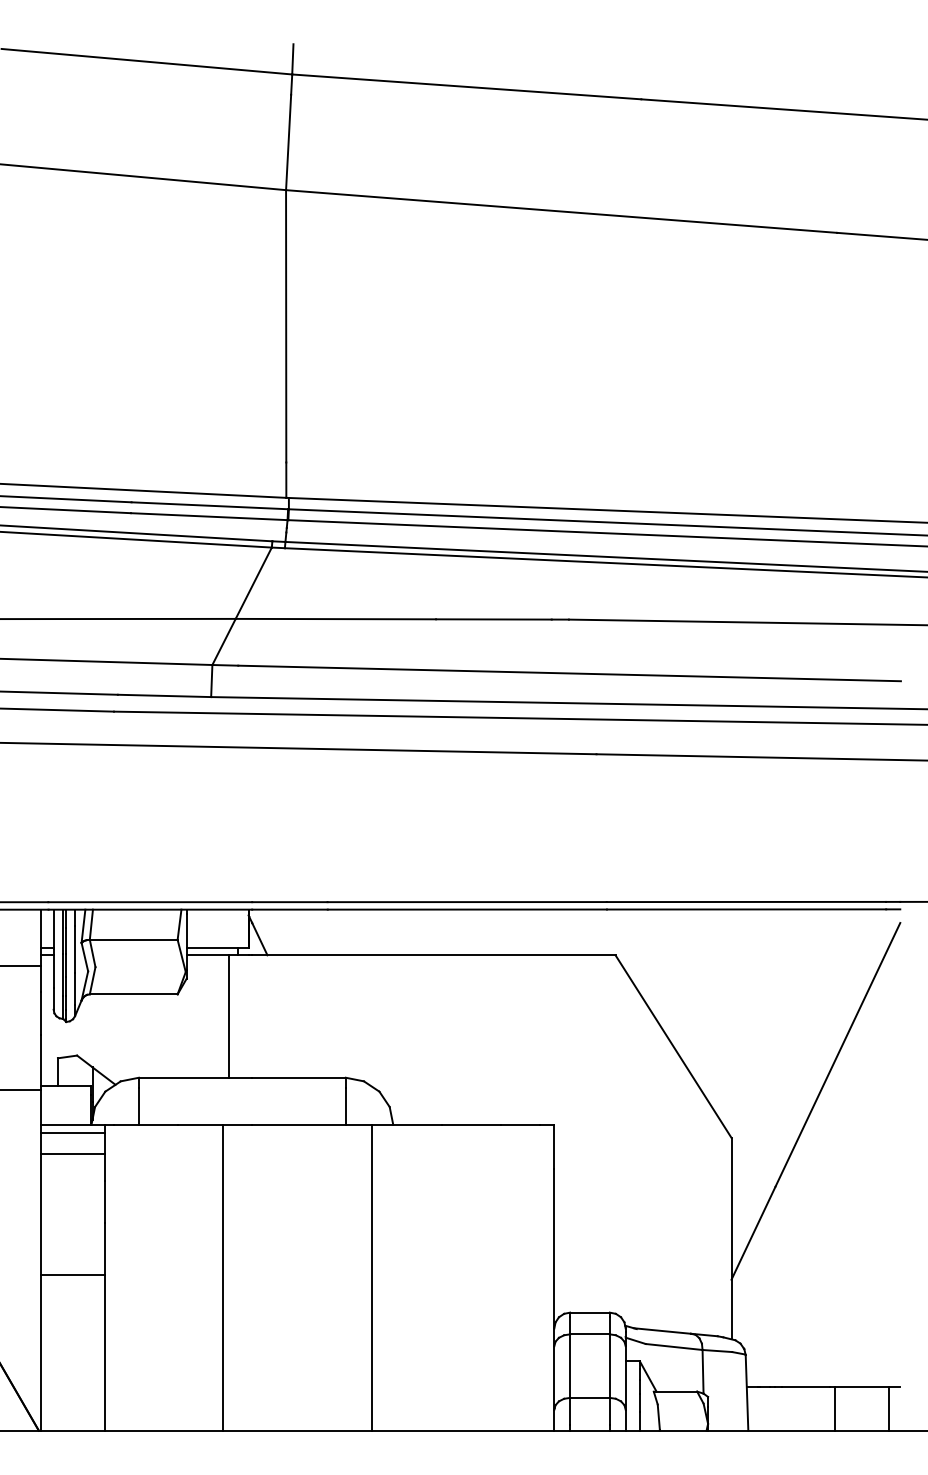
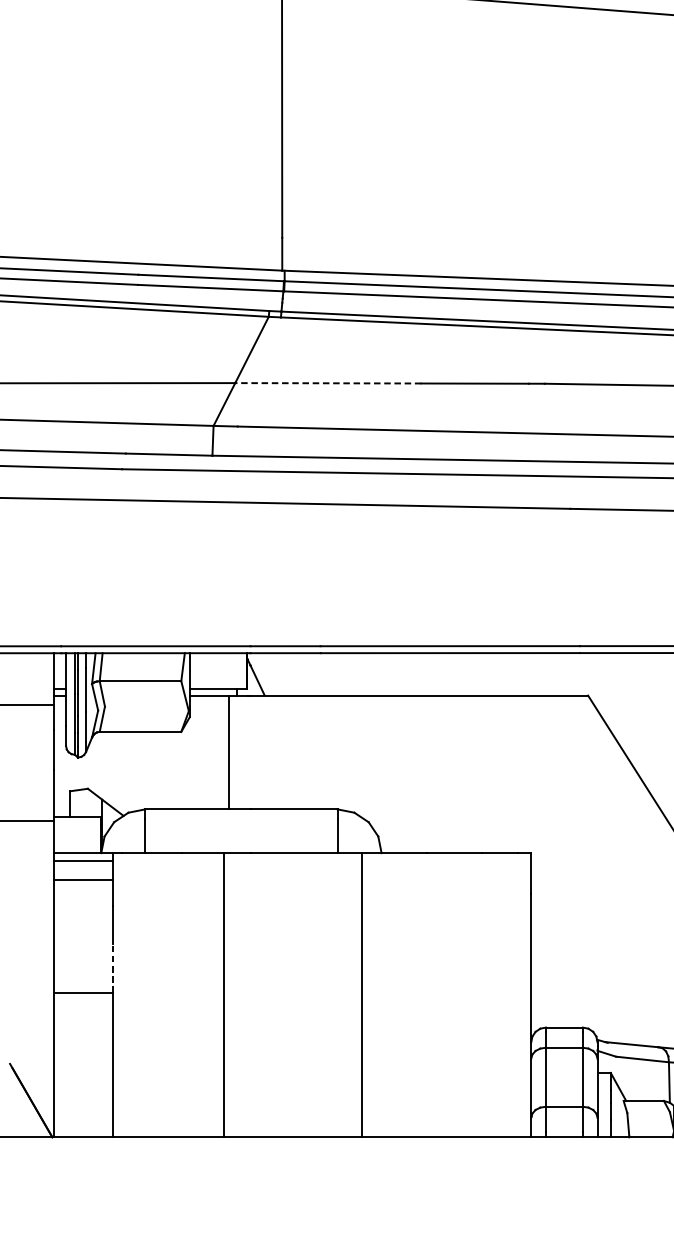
line: (335, 619) -> (327, 383), solid -> dashed
line: (104, 1248) -> (113, 967), solid -> dashed

